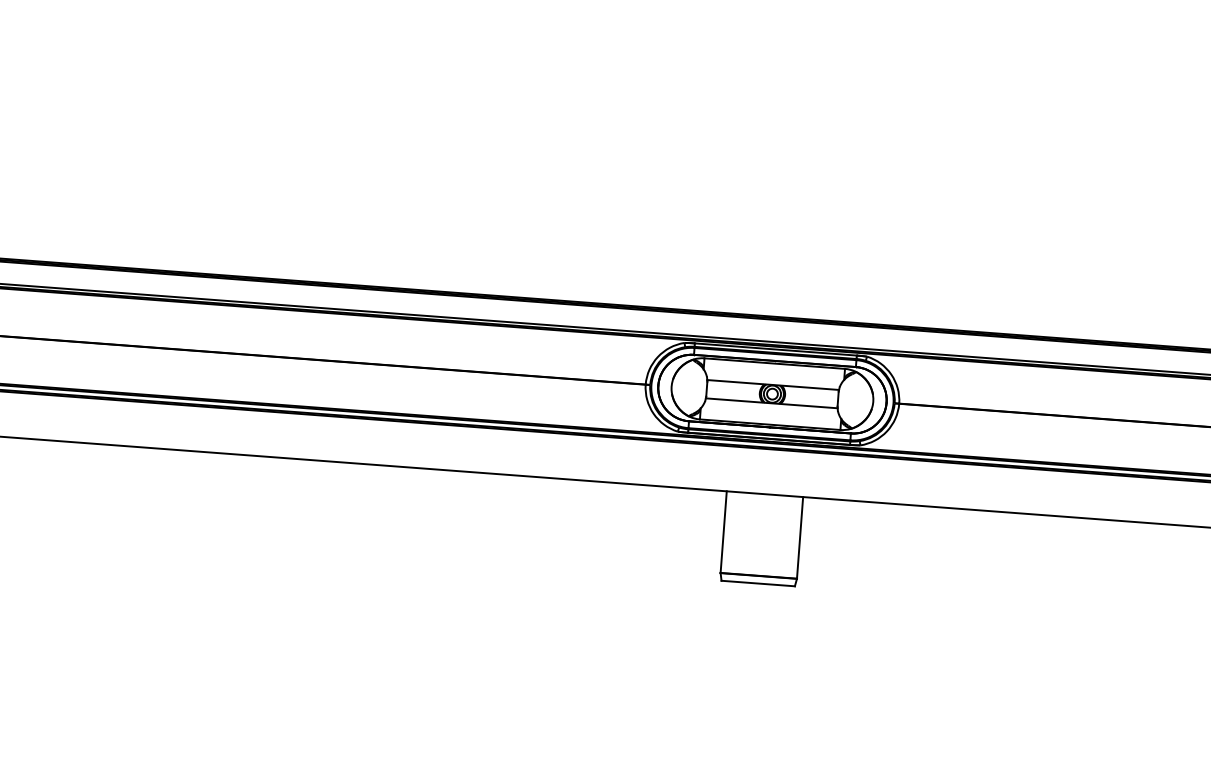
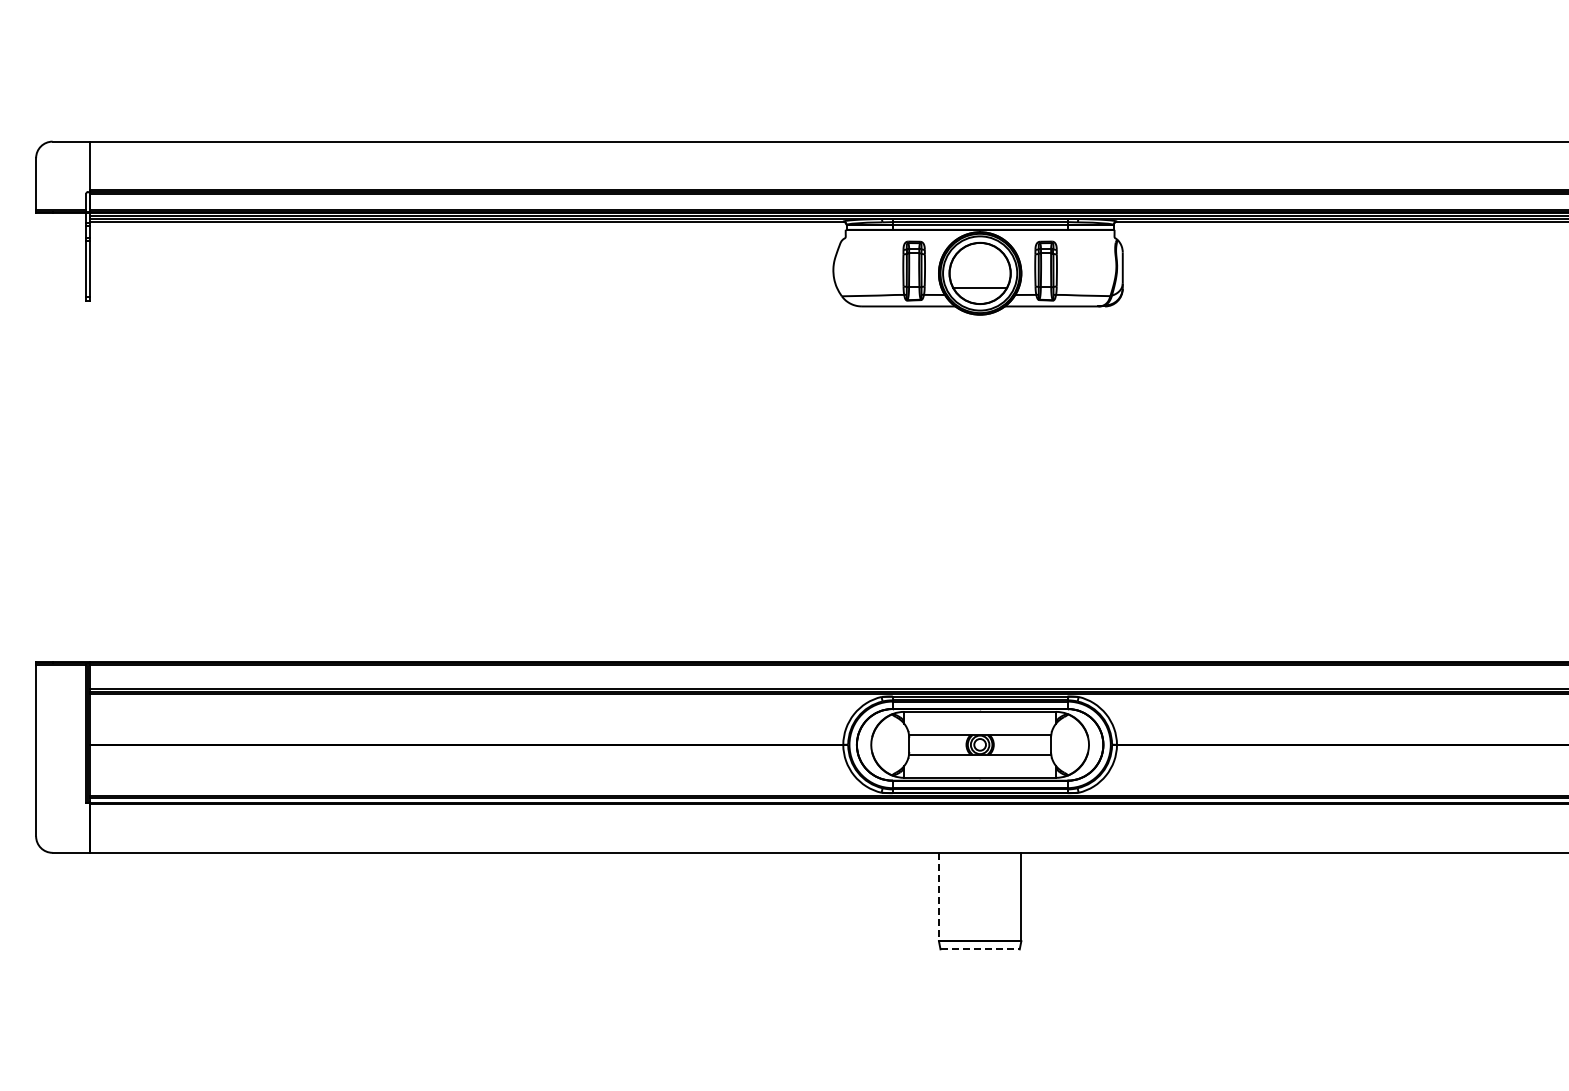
line: (723, 532) -> (938, 897), solid -> dashed
line: (758, 583) -> (980, 949), solid -> dashed

